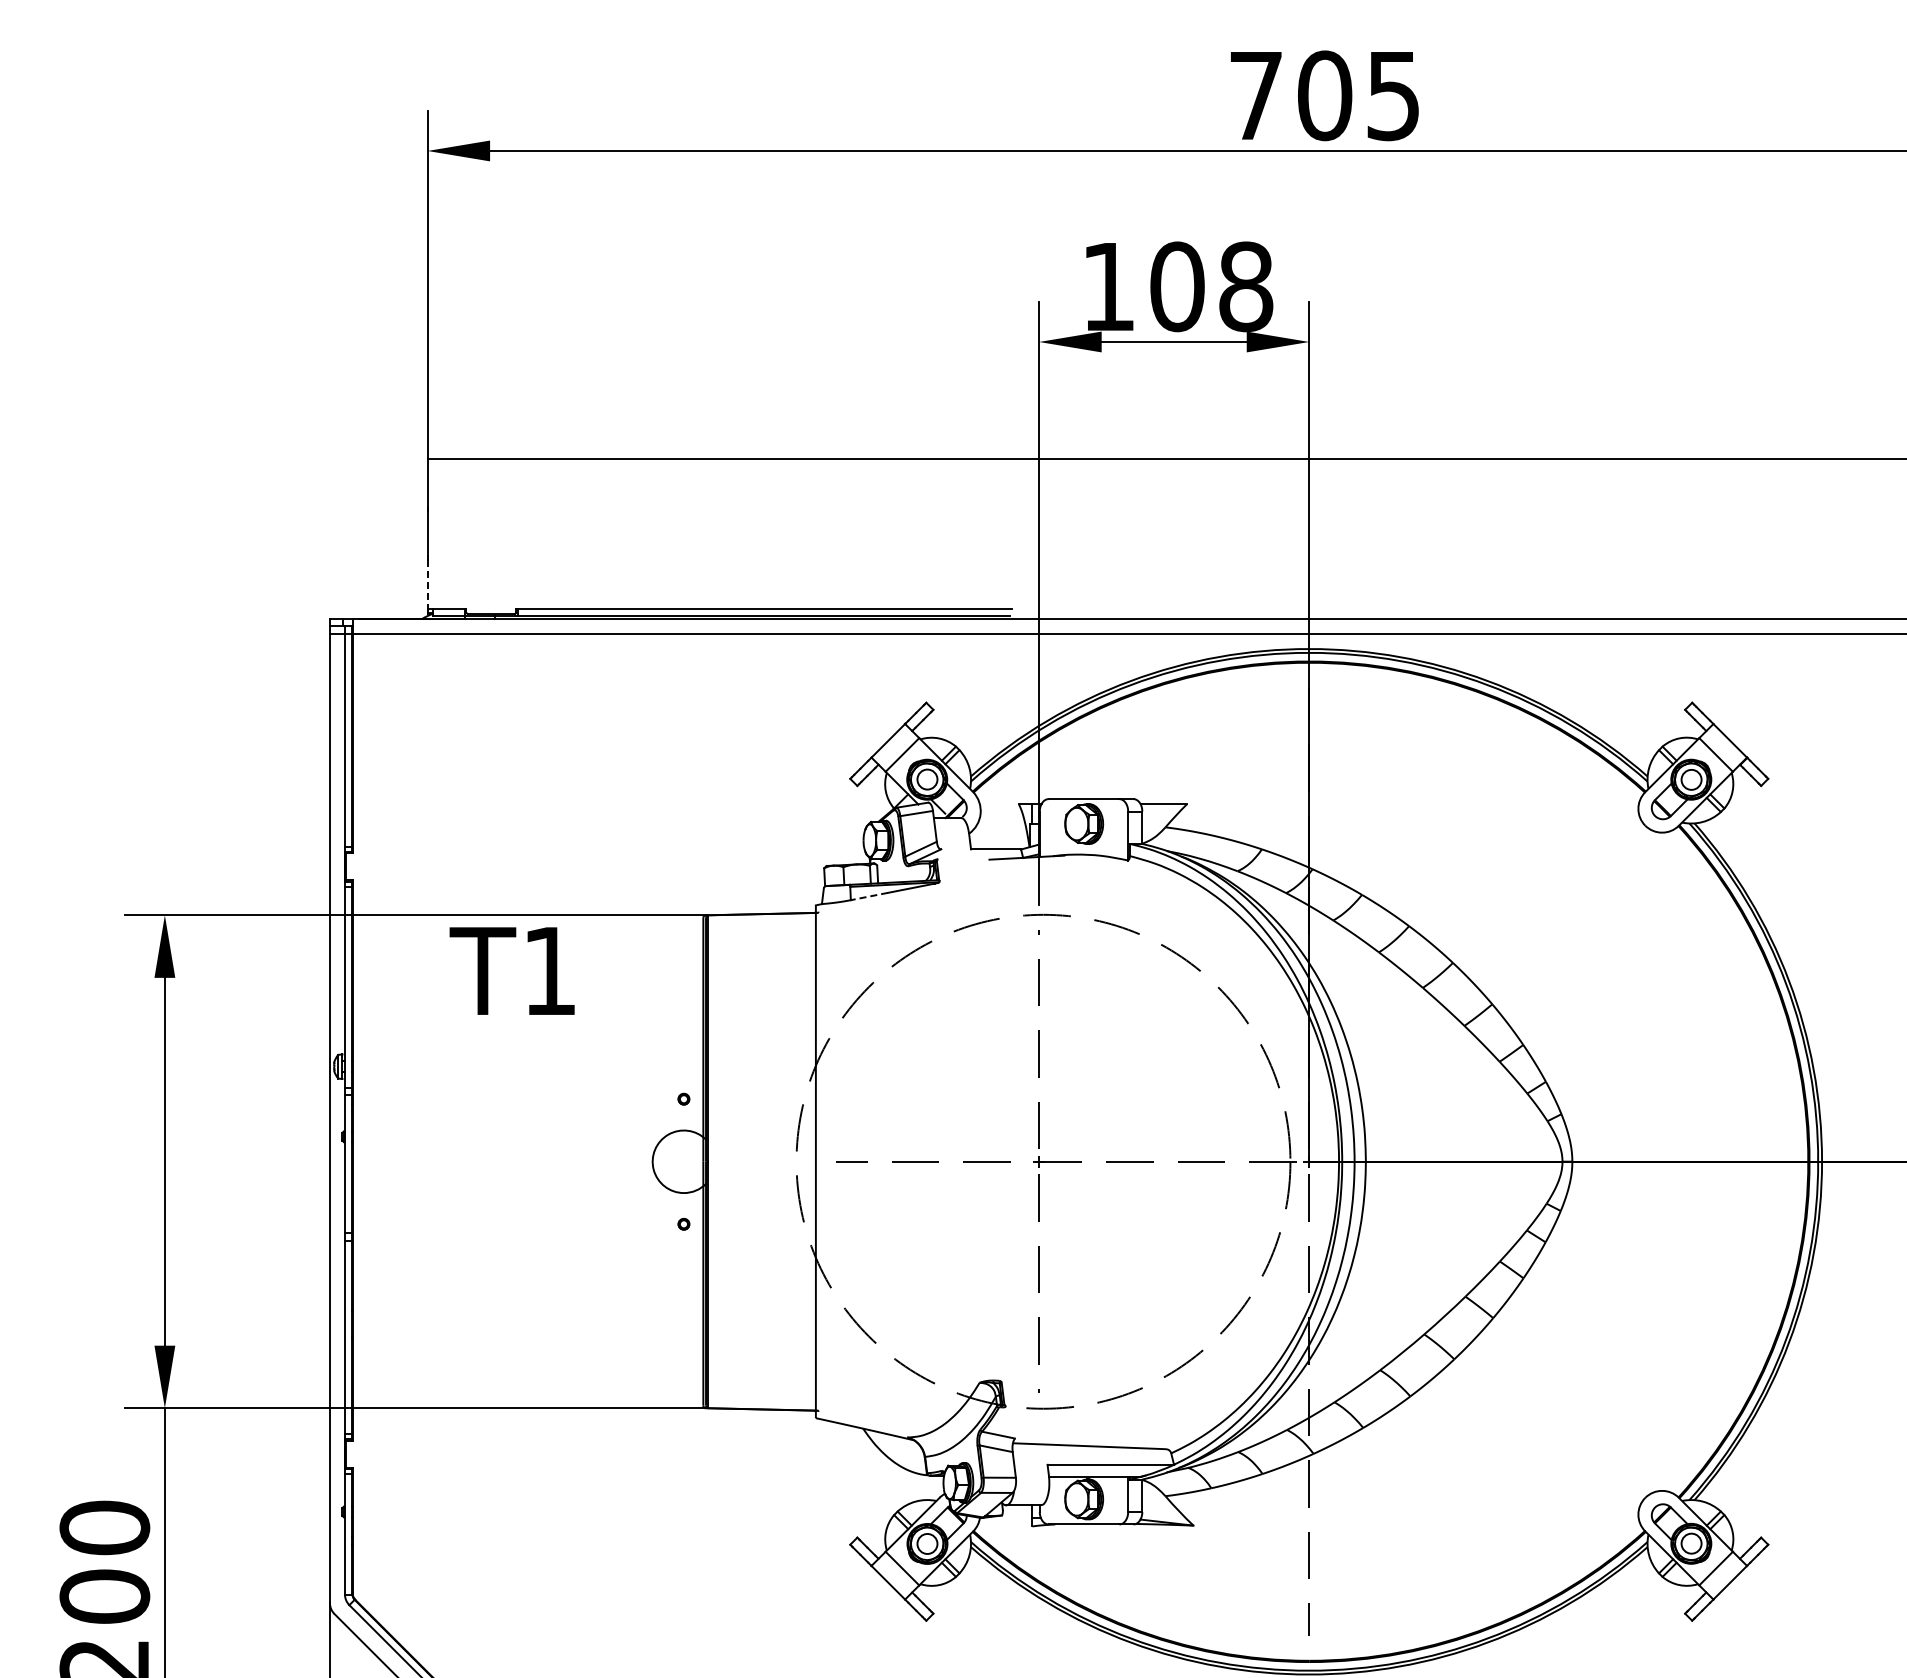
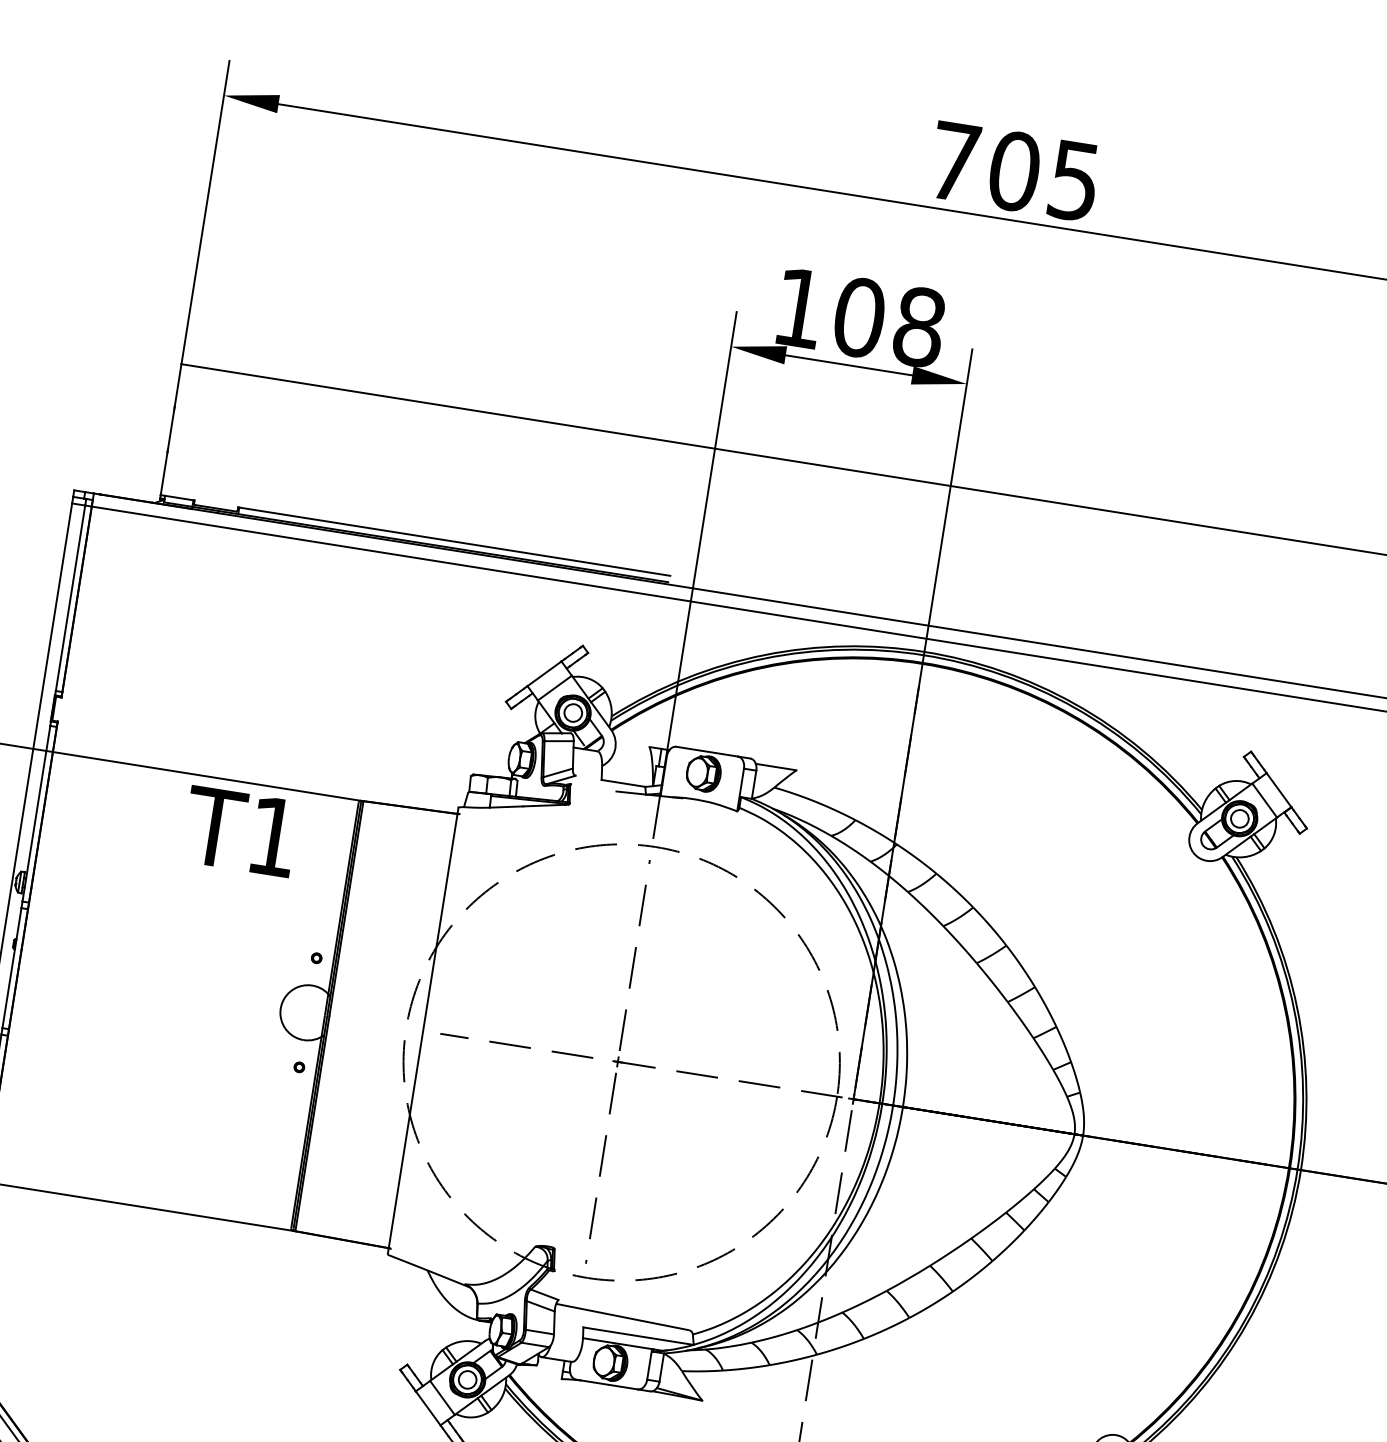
line: (427, 585) -> (163, 474), dashed -> solid
line: (869, 896) -> (506, 807), dashed -> solid
text: (511, 970) -> (239, 830), moved

